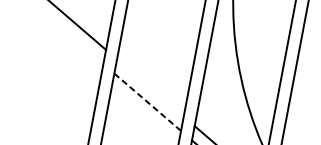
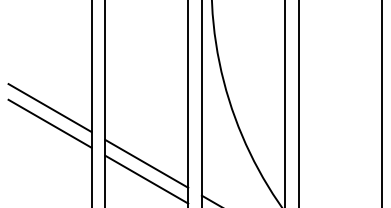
line: (69, 35) -> (49, 123), added
line: (150, 87) -> (146, 163), added
line: (147, 102) -> (146, 179), dashed -> solid

